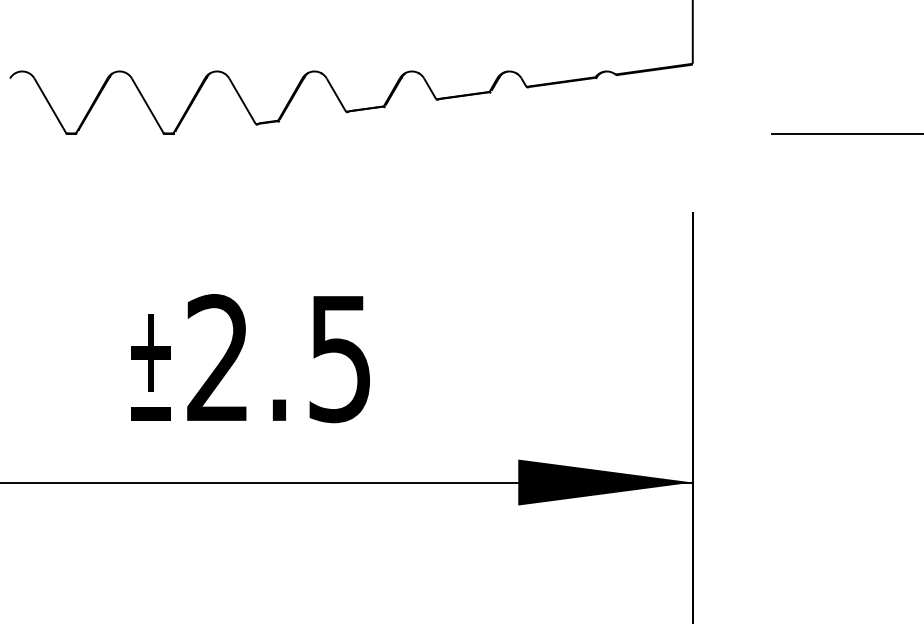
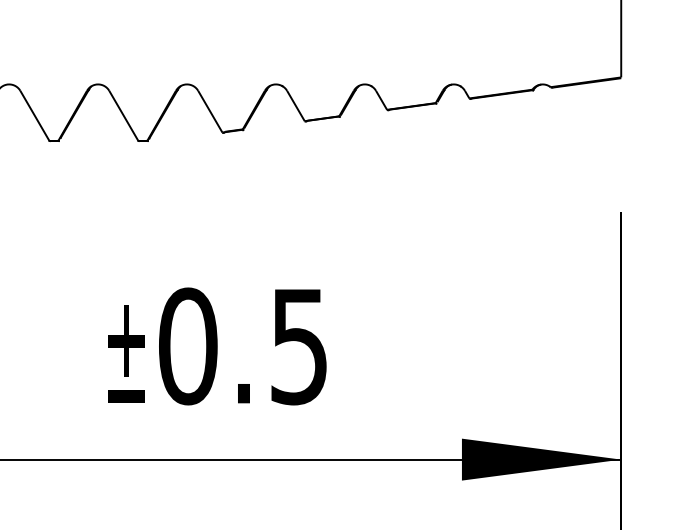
text: (218, 358) -> (188, 346), 2.5 -> 0.5

